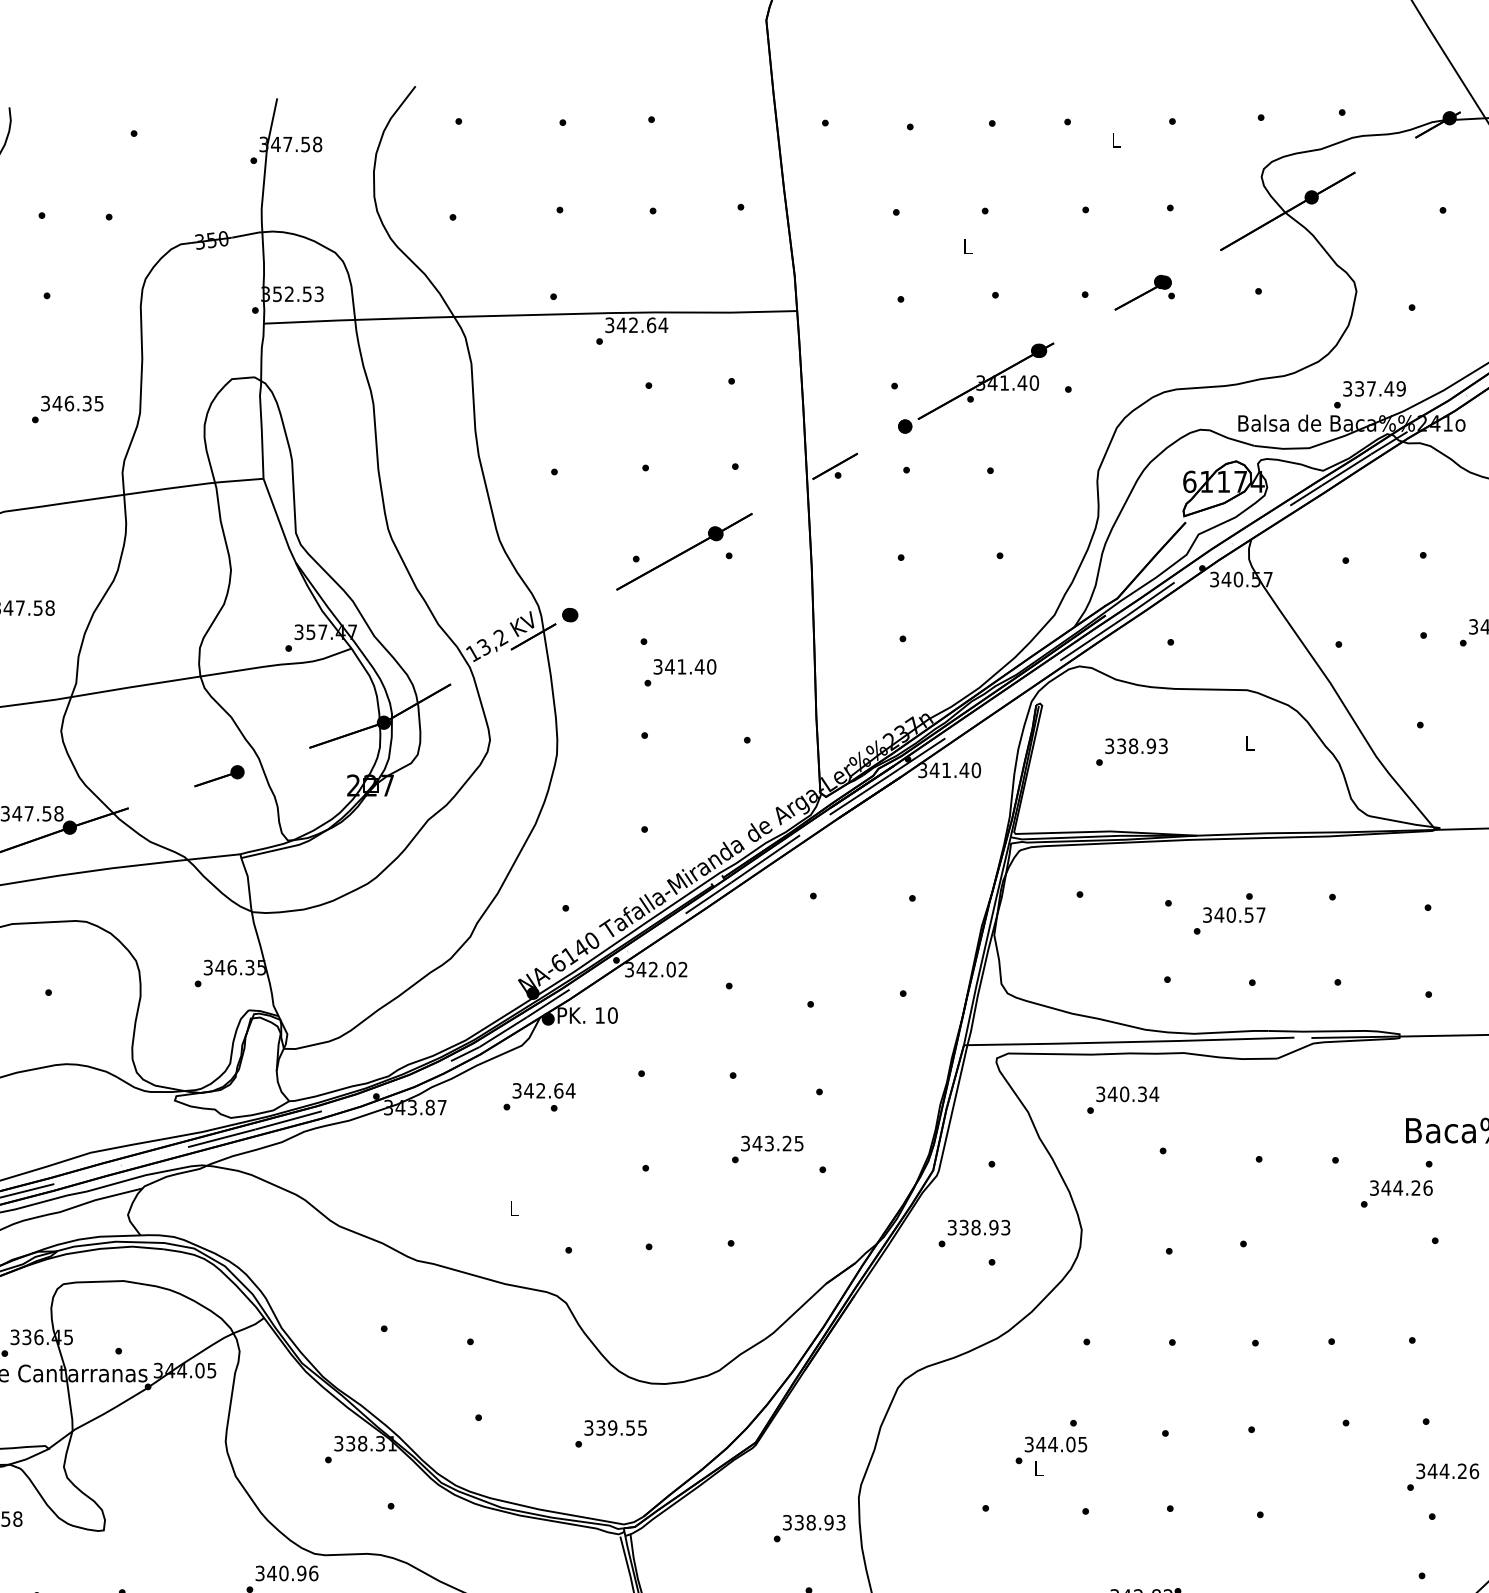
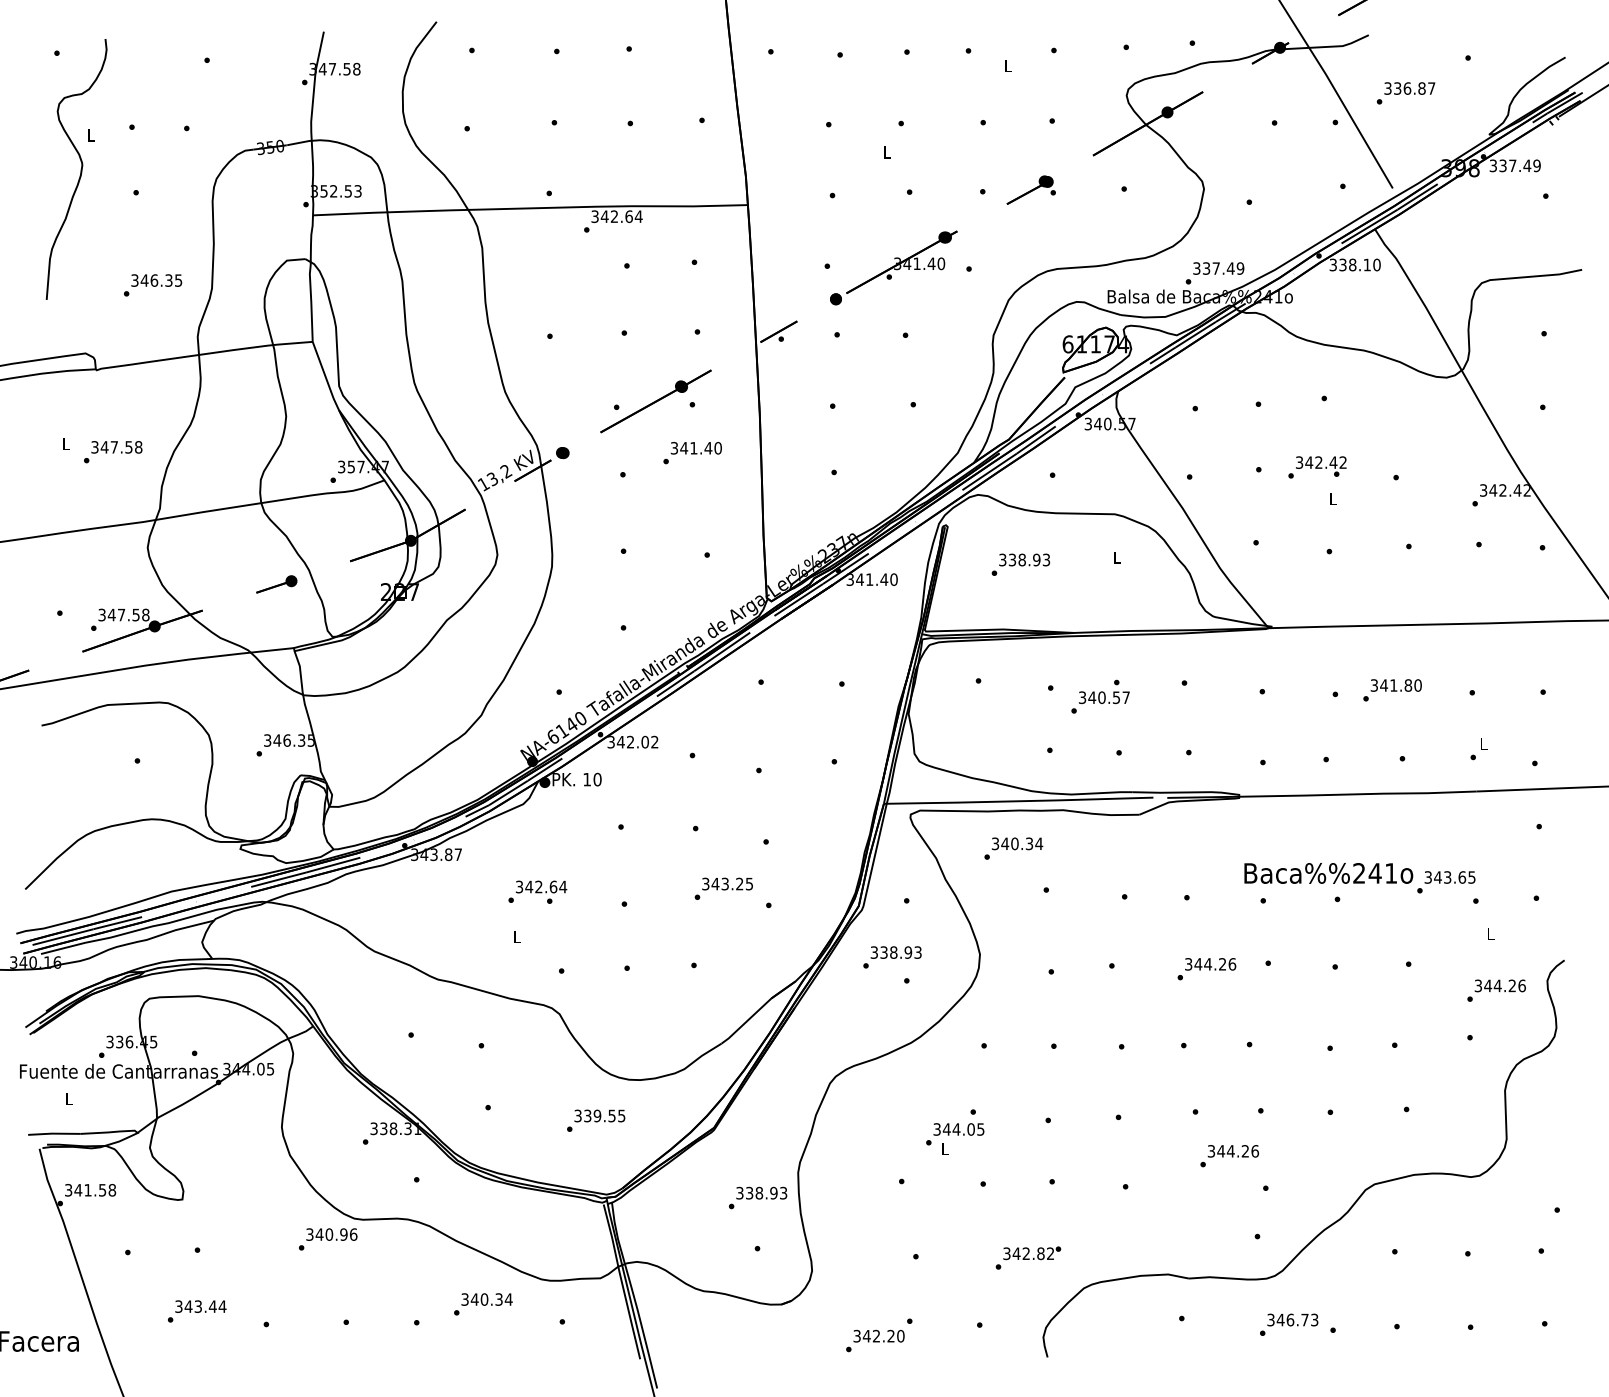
text: (680, 673) -> (692, 453), moved
text: (539, 1096) -> (537, 891), moved
text: (1396, 1194) -> (1206, 969), moved
text: (1442, 1477) -> (1229, 1156), moved

